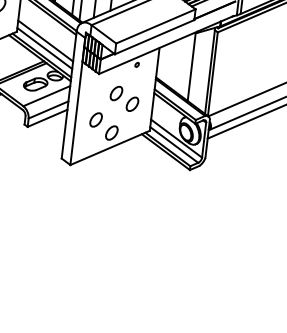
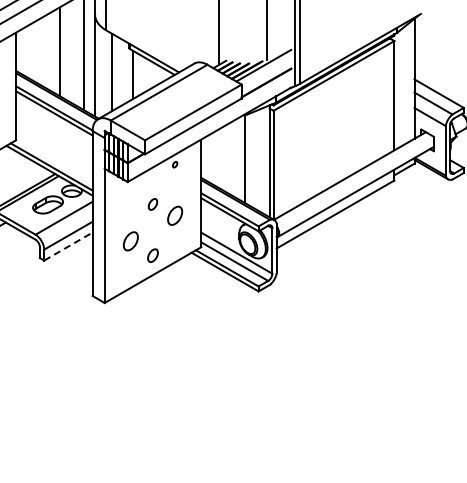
line: (45, 40) -> (54, 147), removed
line: (44, 48) -> (54, 157), removed
part: (116, 93) -> (152, 204), size x0.6
line: (47, 118) -> (68, 246), solid -> dashed
part: (111, 132) -> (152, 255), size x0.7

